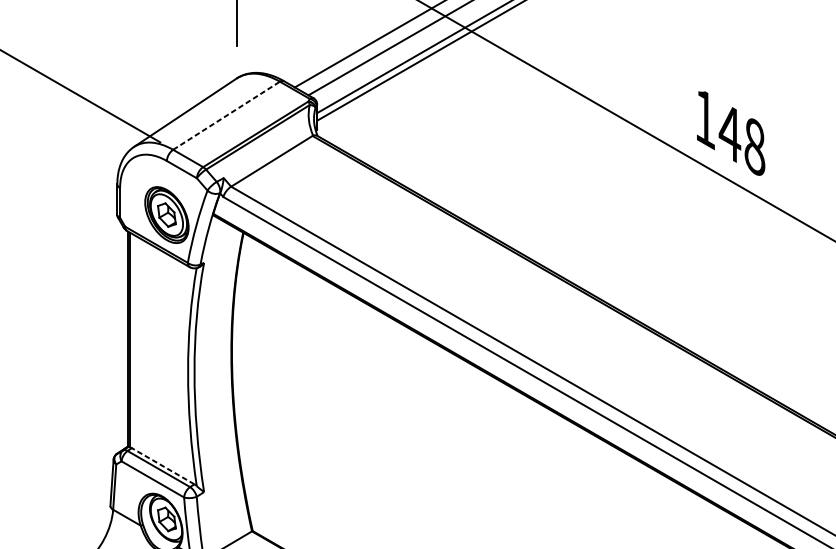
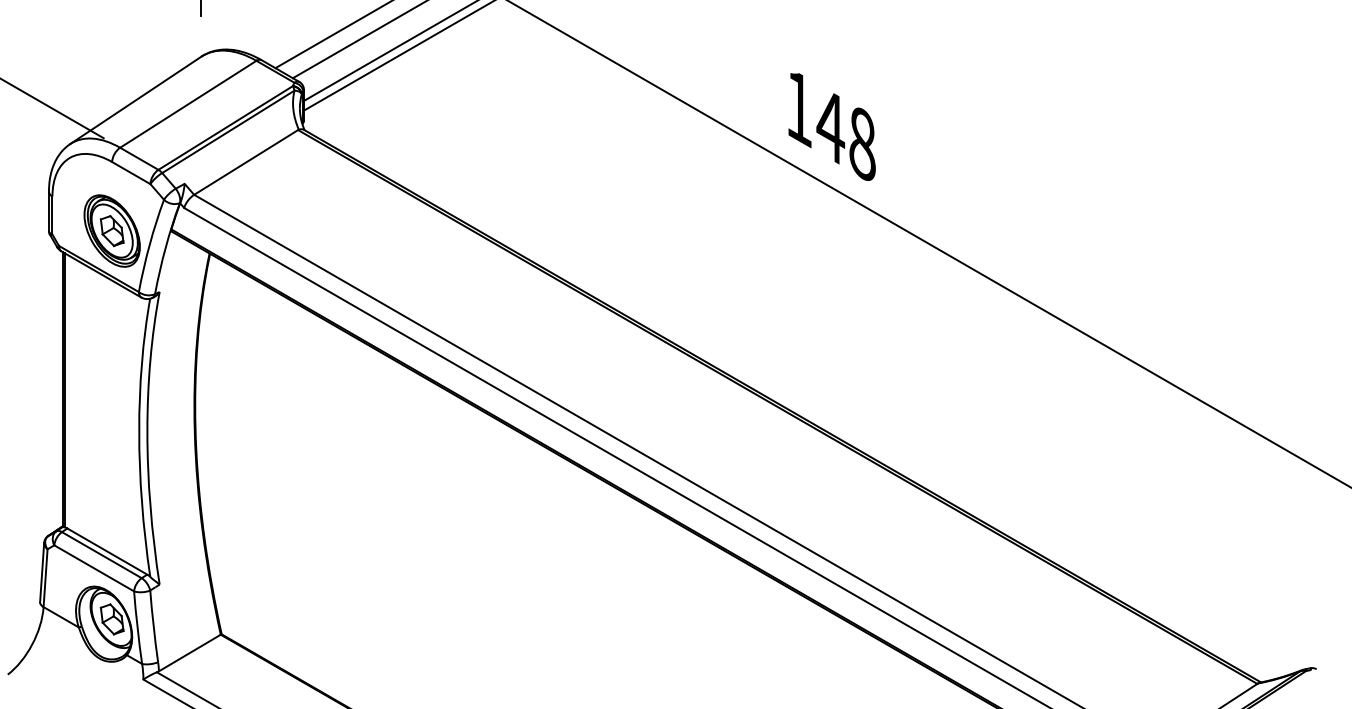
line: (226, 115) -> (188, 104), dashed -> solid
line: (162, 466) -> (106, 551), dashed -> solid

